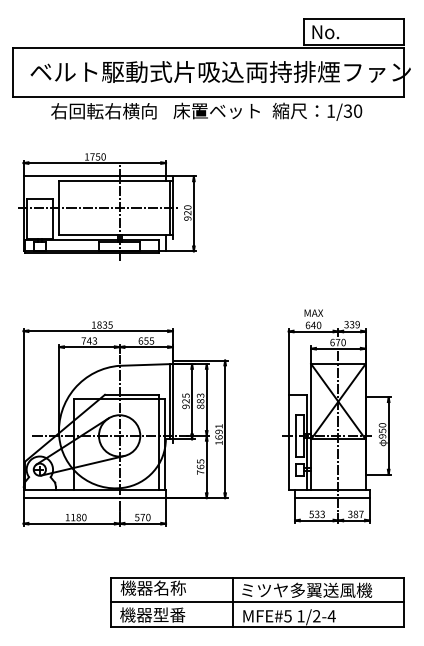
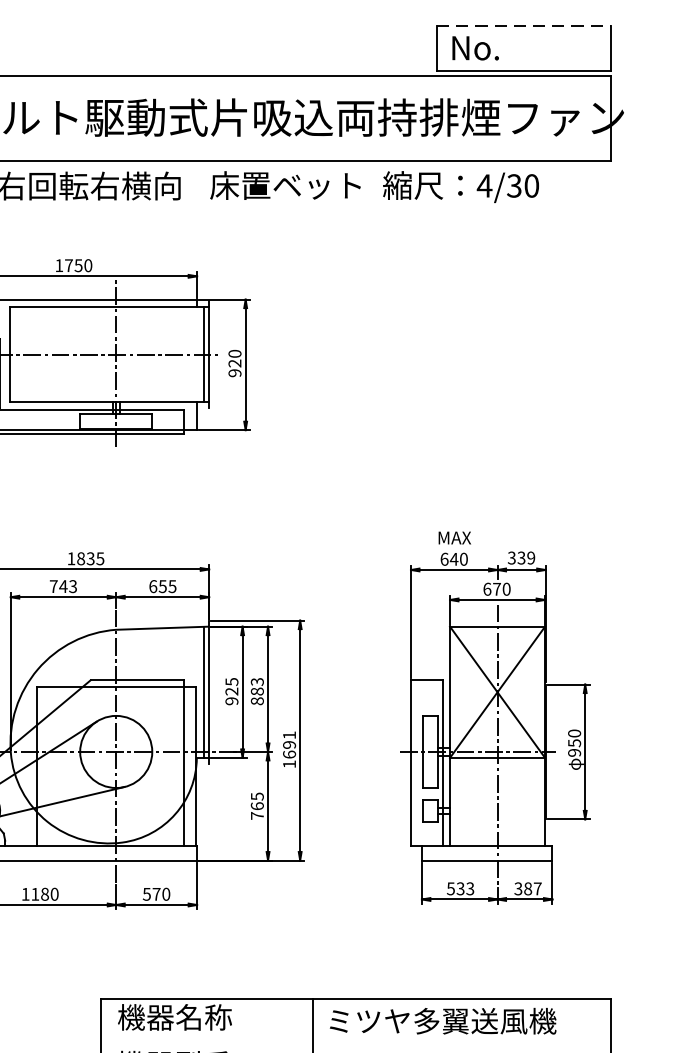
line: (353, 19) -> (523, 26), solid -> dashed
text: (330, 110) -> (483, 184), 1/30 -> 4/30
line: (256, 602) -> (354, 1042), removed

